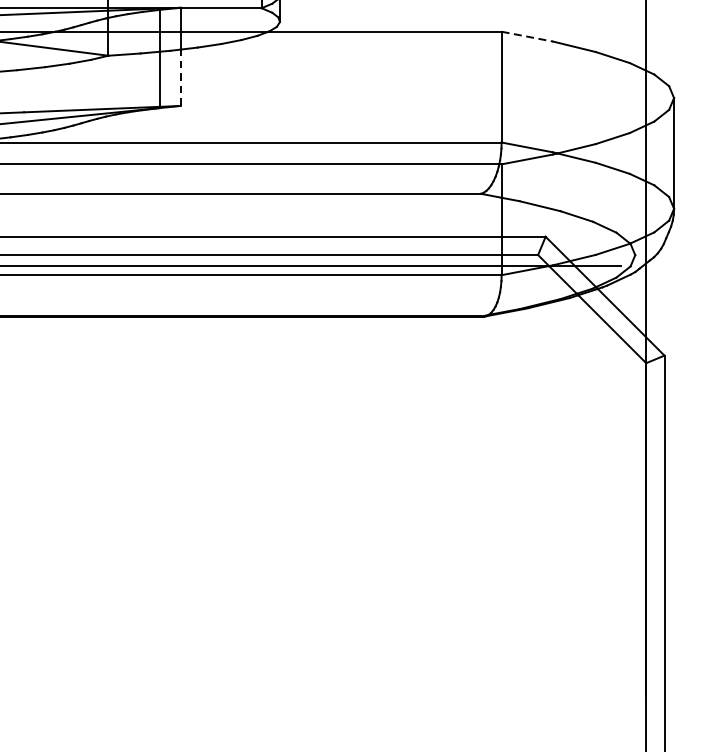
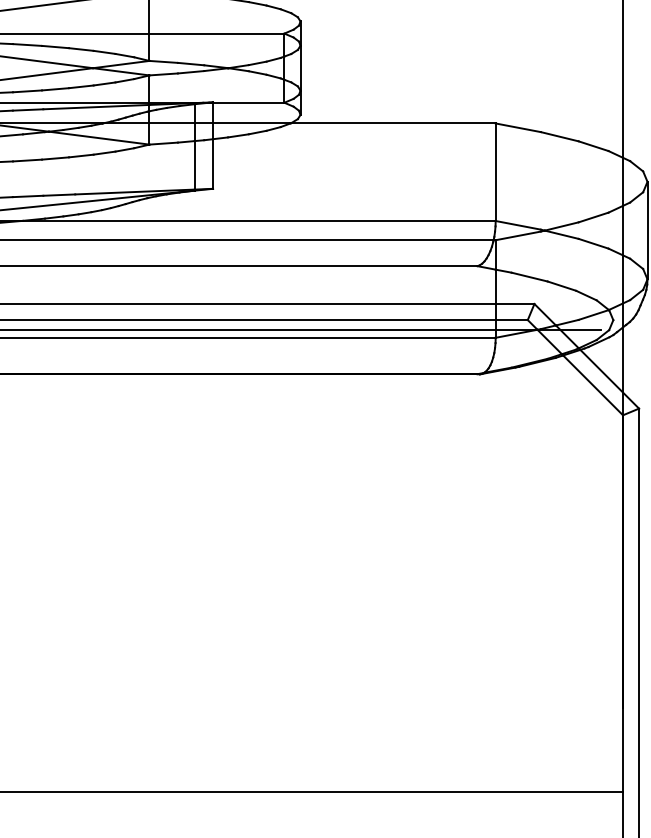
line: (527, 36) -> (518, 127), dashed -> solid
line: (181, 78) -> (213, 164), dashed -> solid

